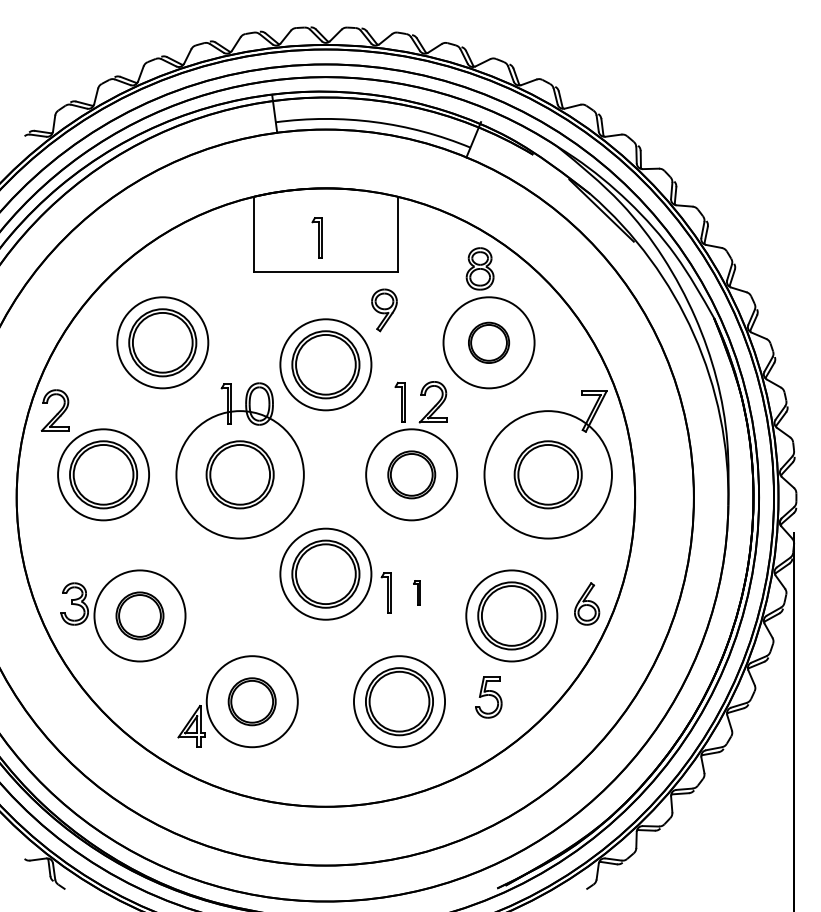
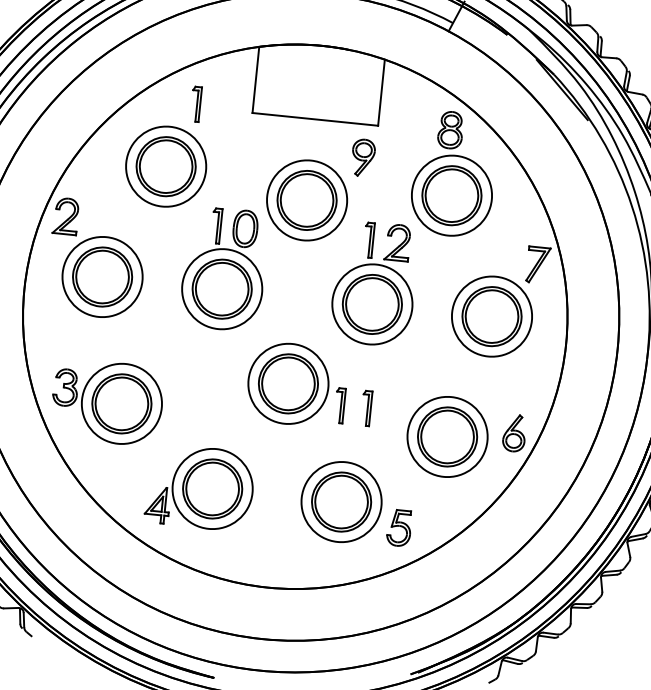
part: (316, 237) -> (195, 103), moved
part: (488, 342) -> (451, 195), size x1.67
circle: (239, 474) -> (221, 288), size x0.71
part: (411, 474) -> (372, 304), size x1.43
circle: (547, 474) -> (491, 316), size x0.71
part: (416, 592) -> (366, 407), size x1.67
part: (139, 615) -> (121, 403), size x1.43
part: (488, 697) -> (399, 528), moved
part: (251, 701) -> (211, 488), size x1.43

